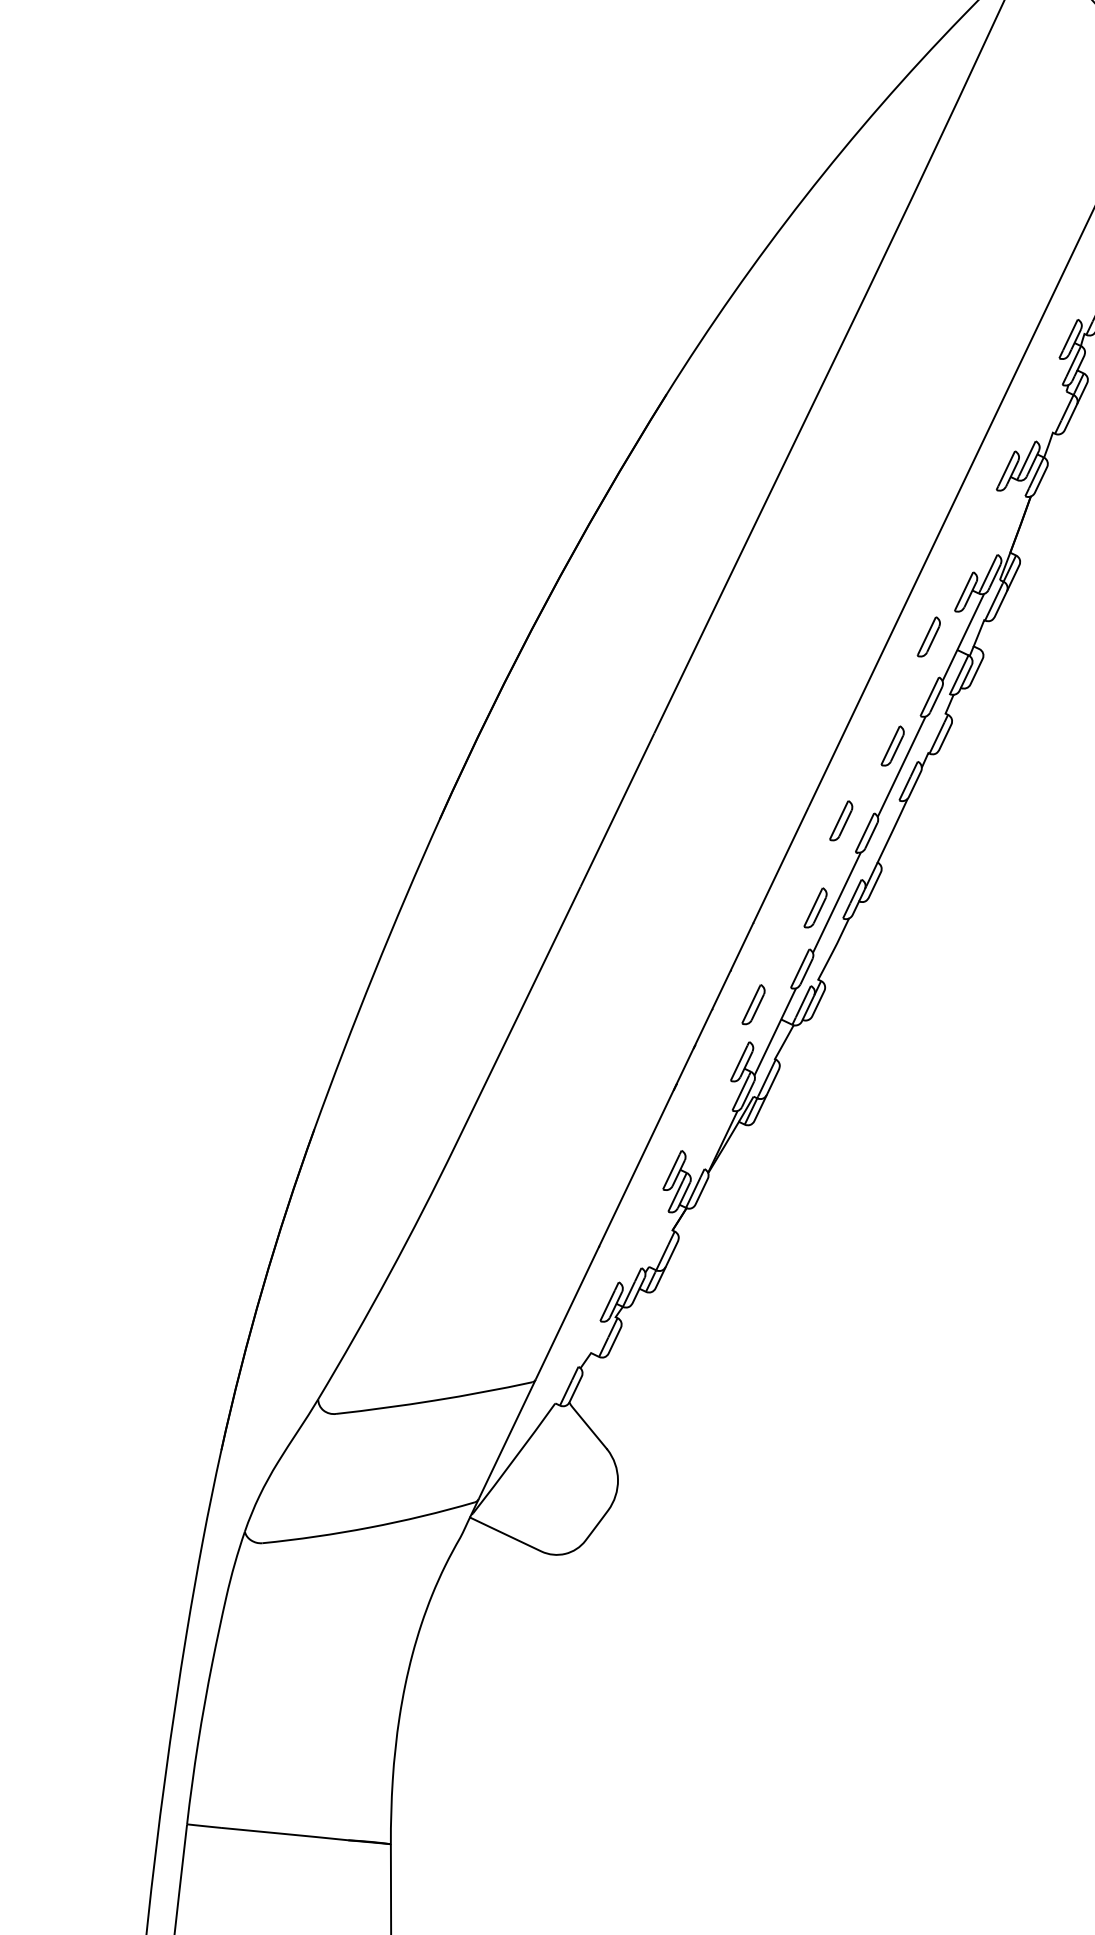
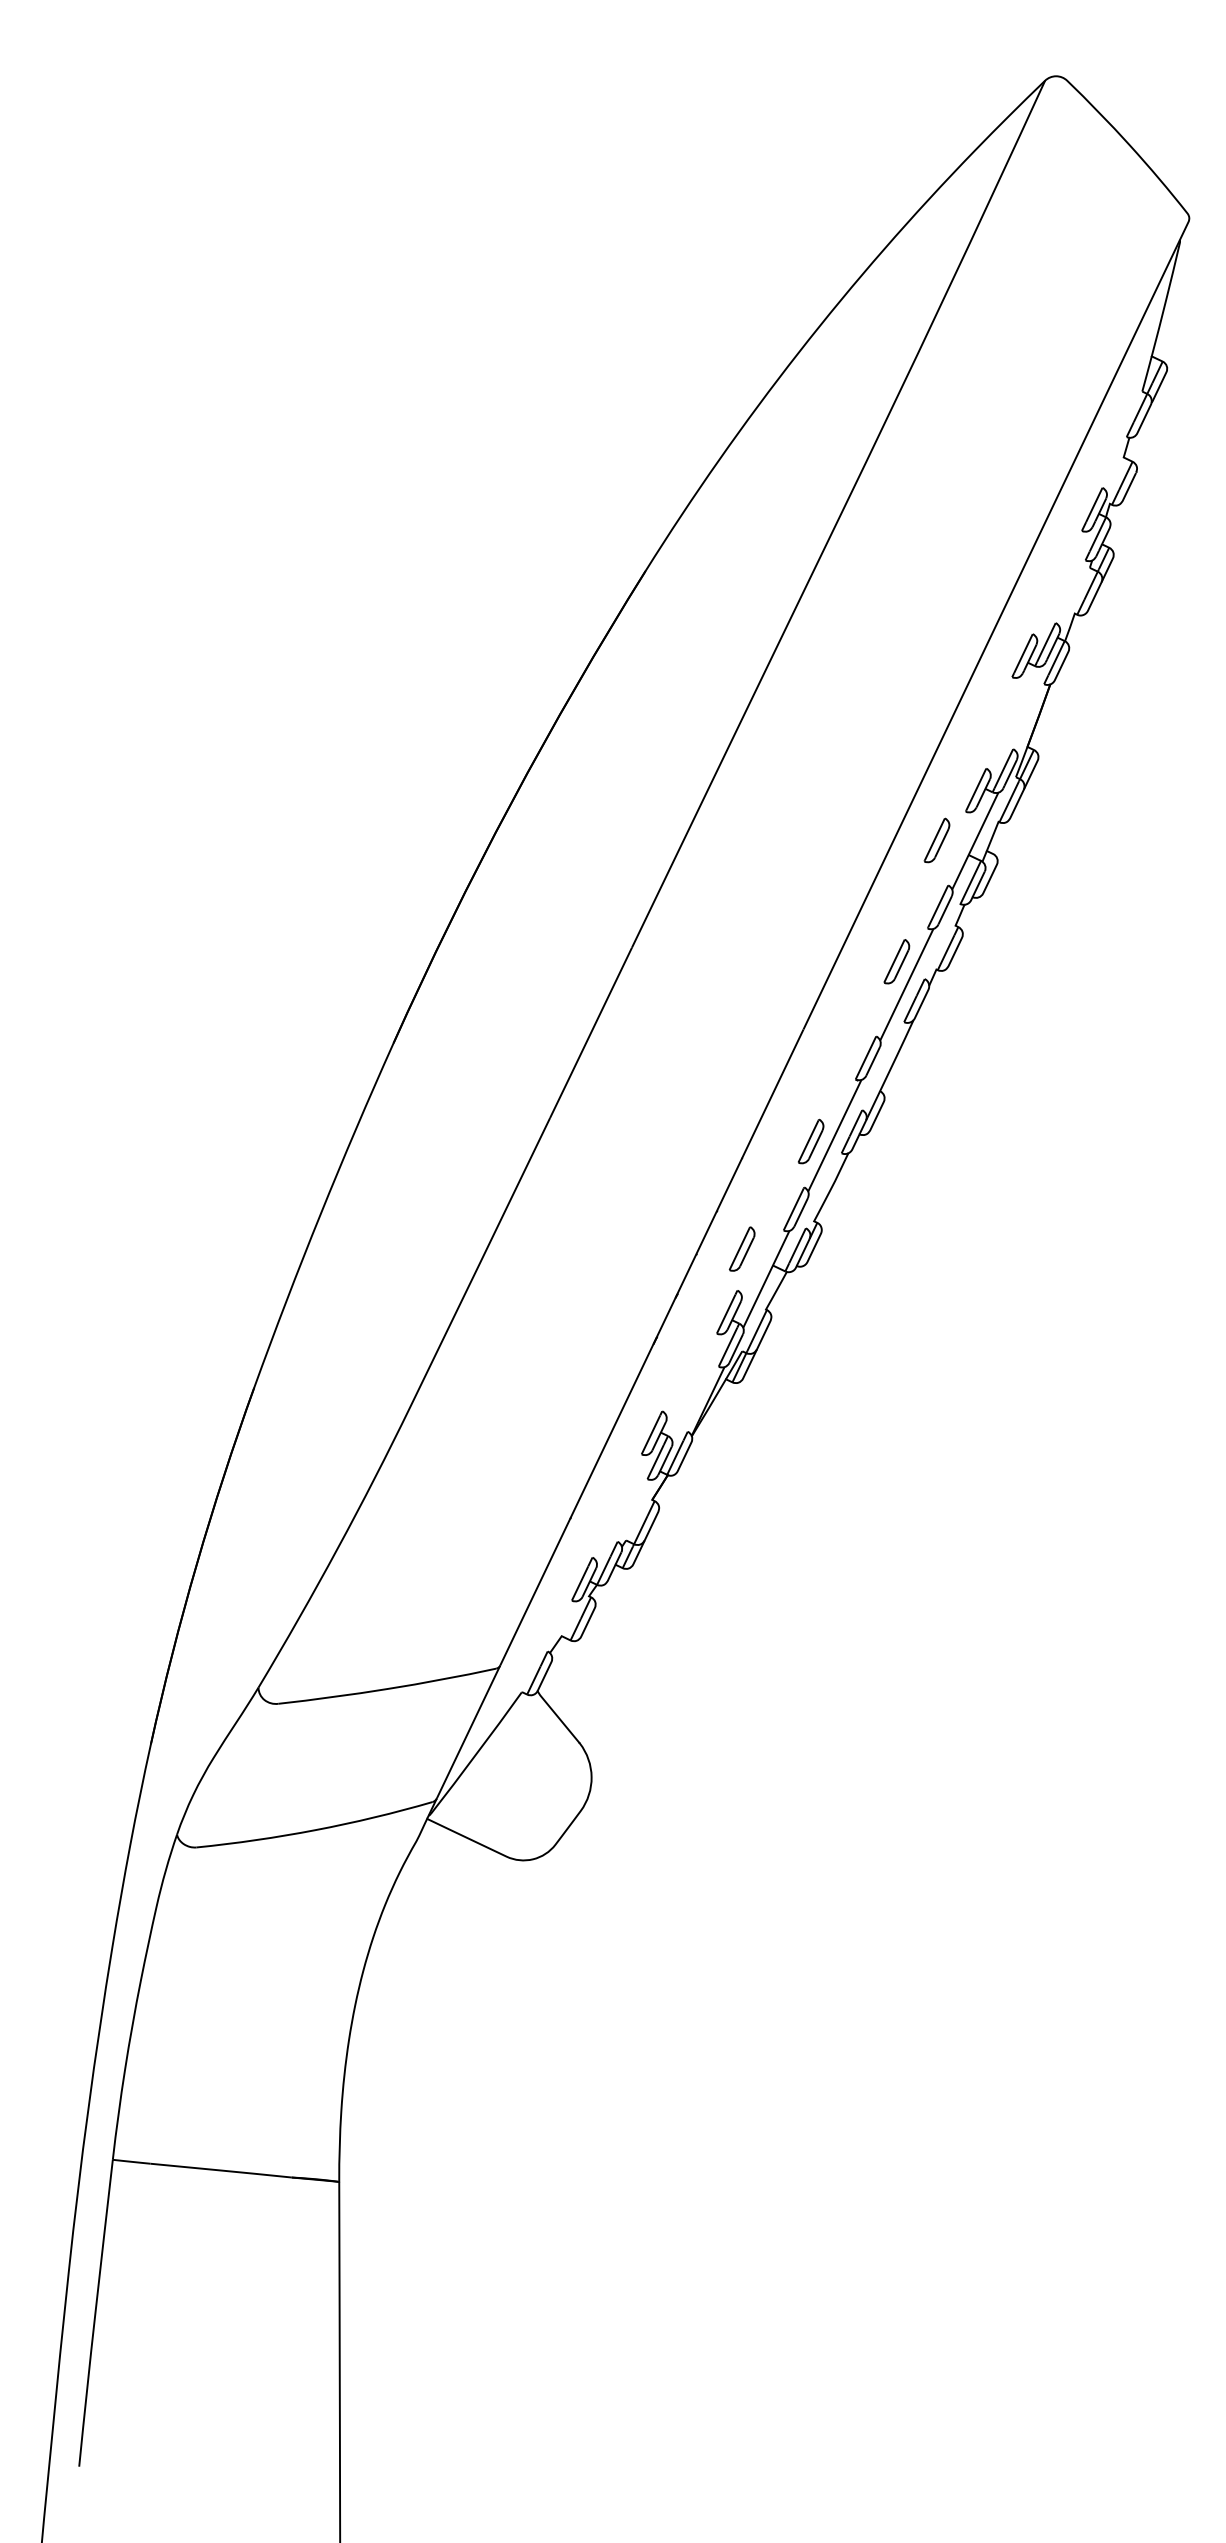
part: (841, 820) -> (839, 1044), removed

